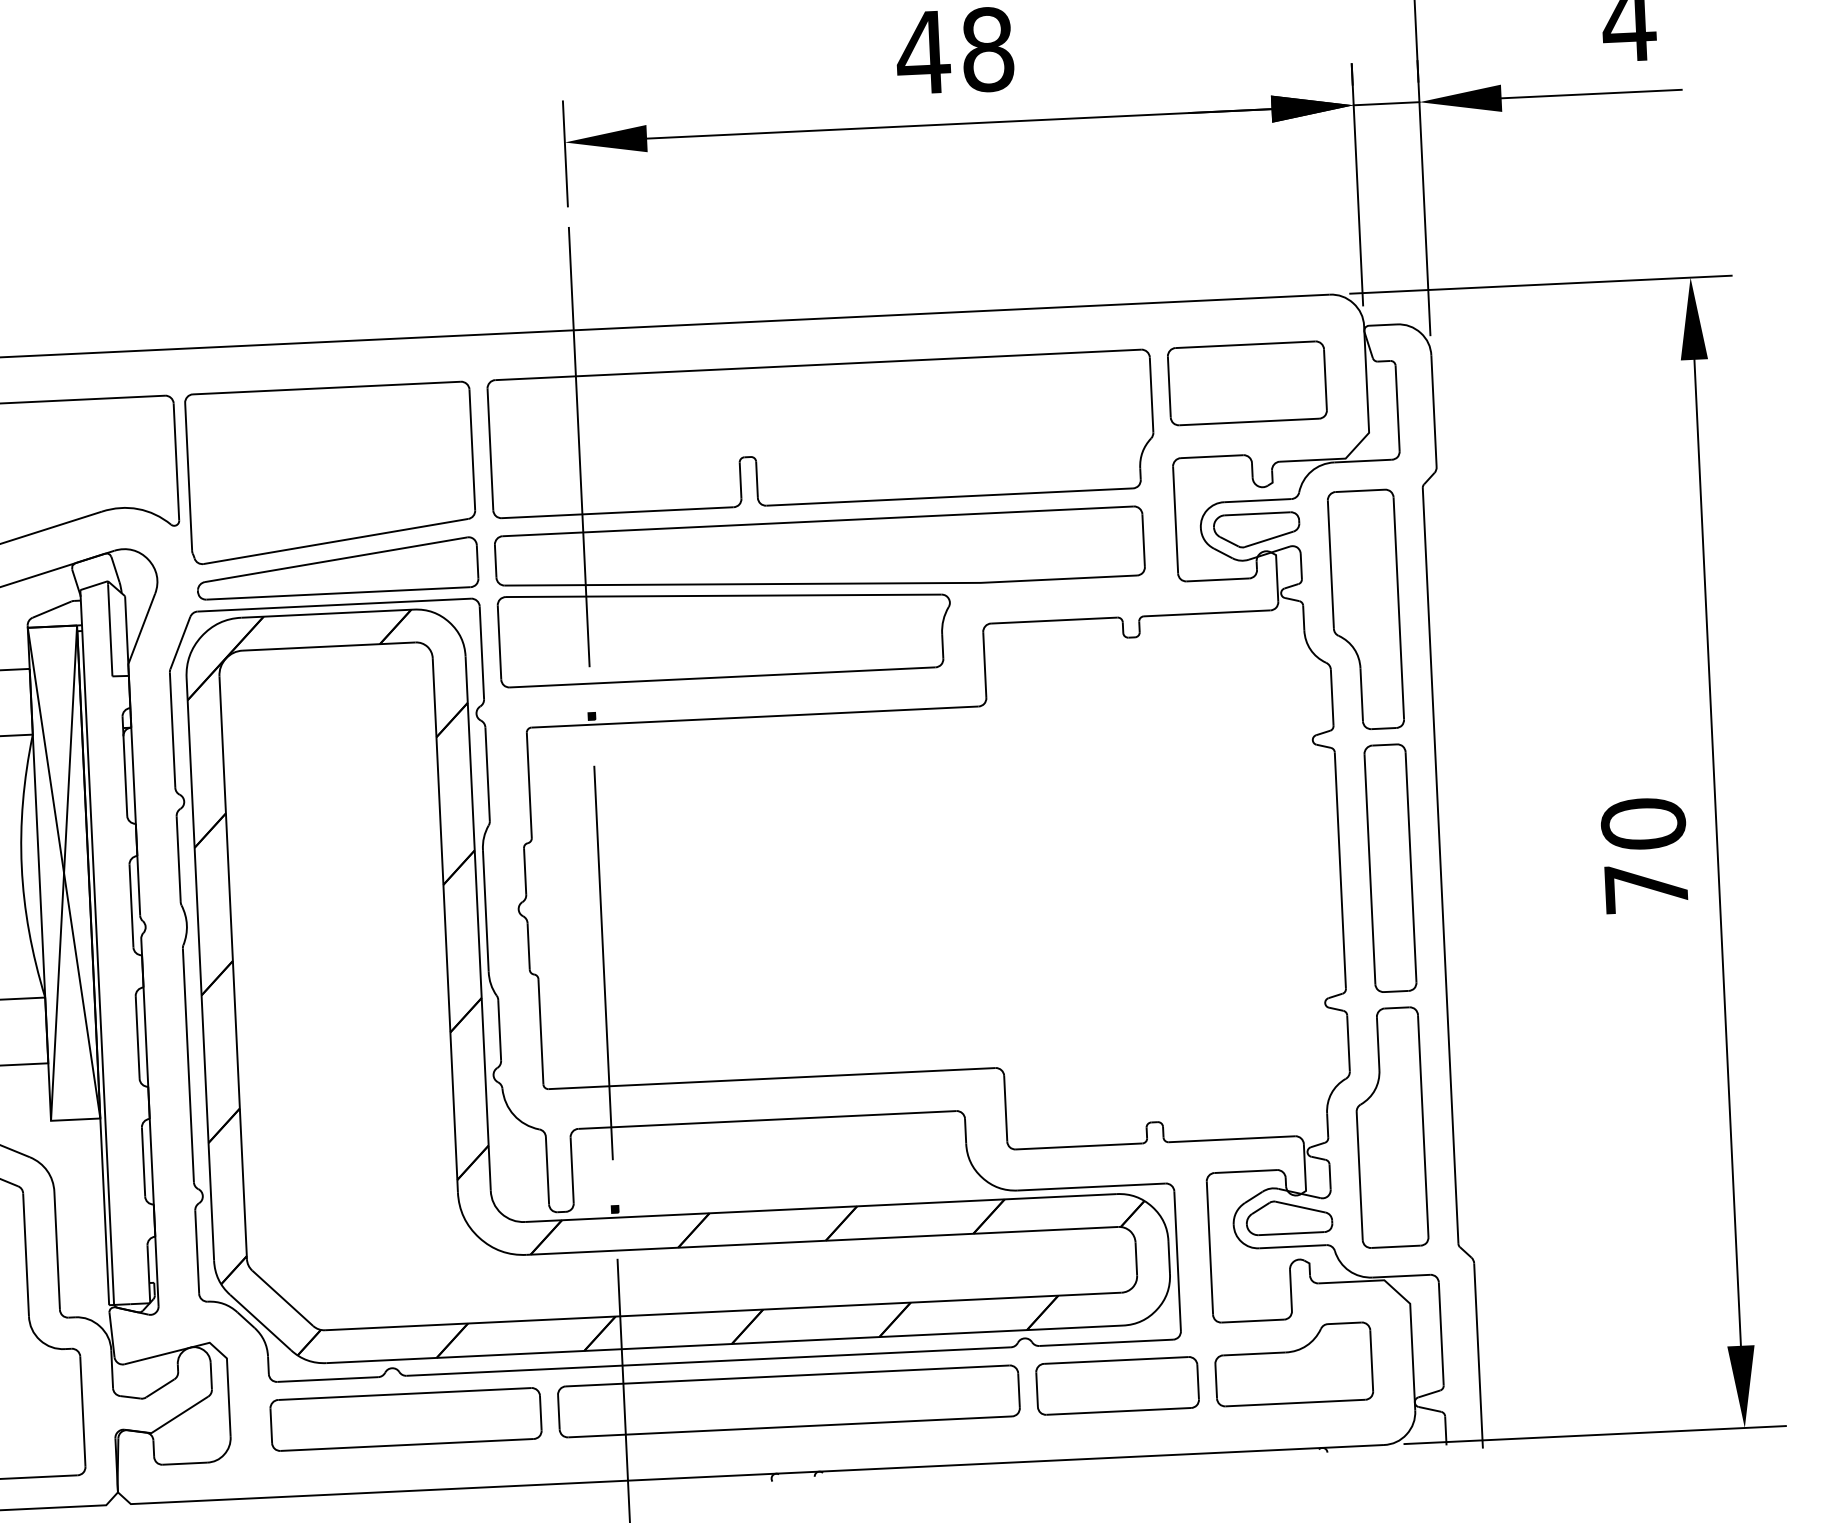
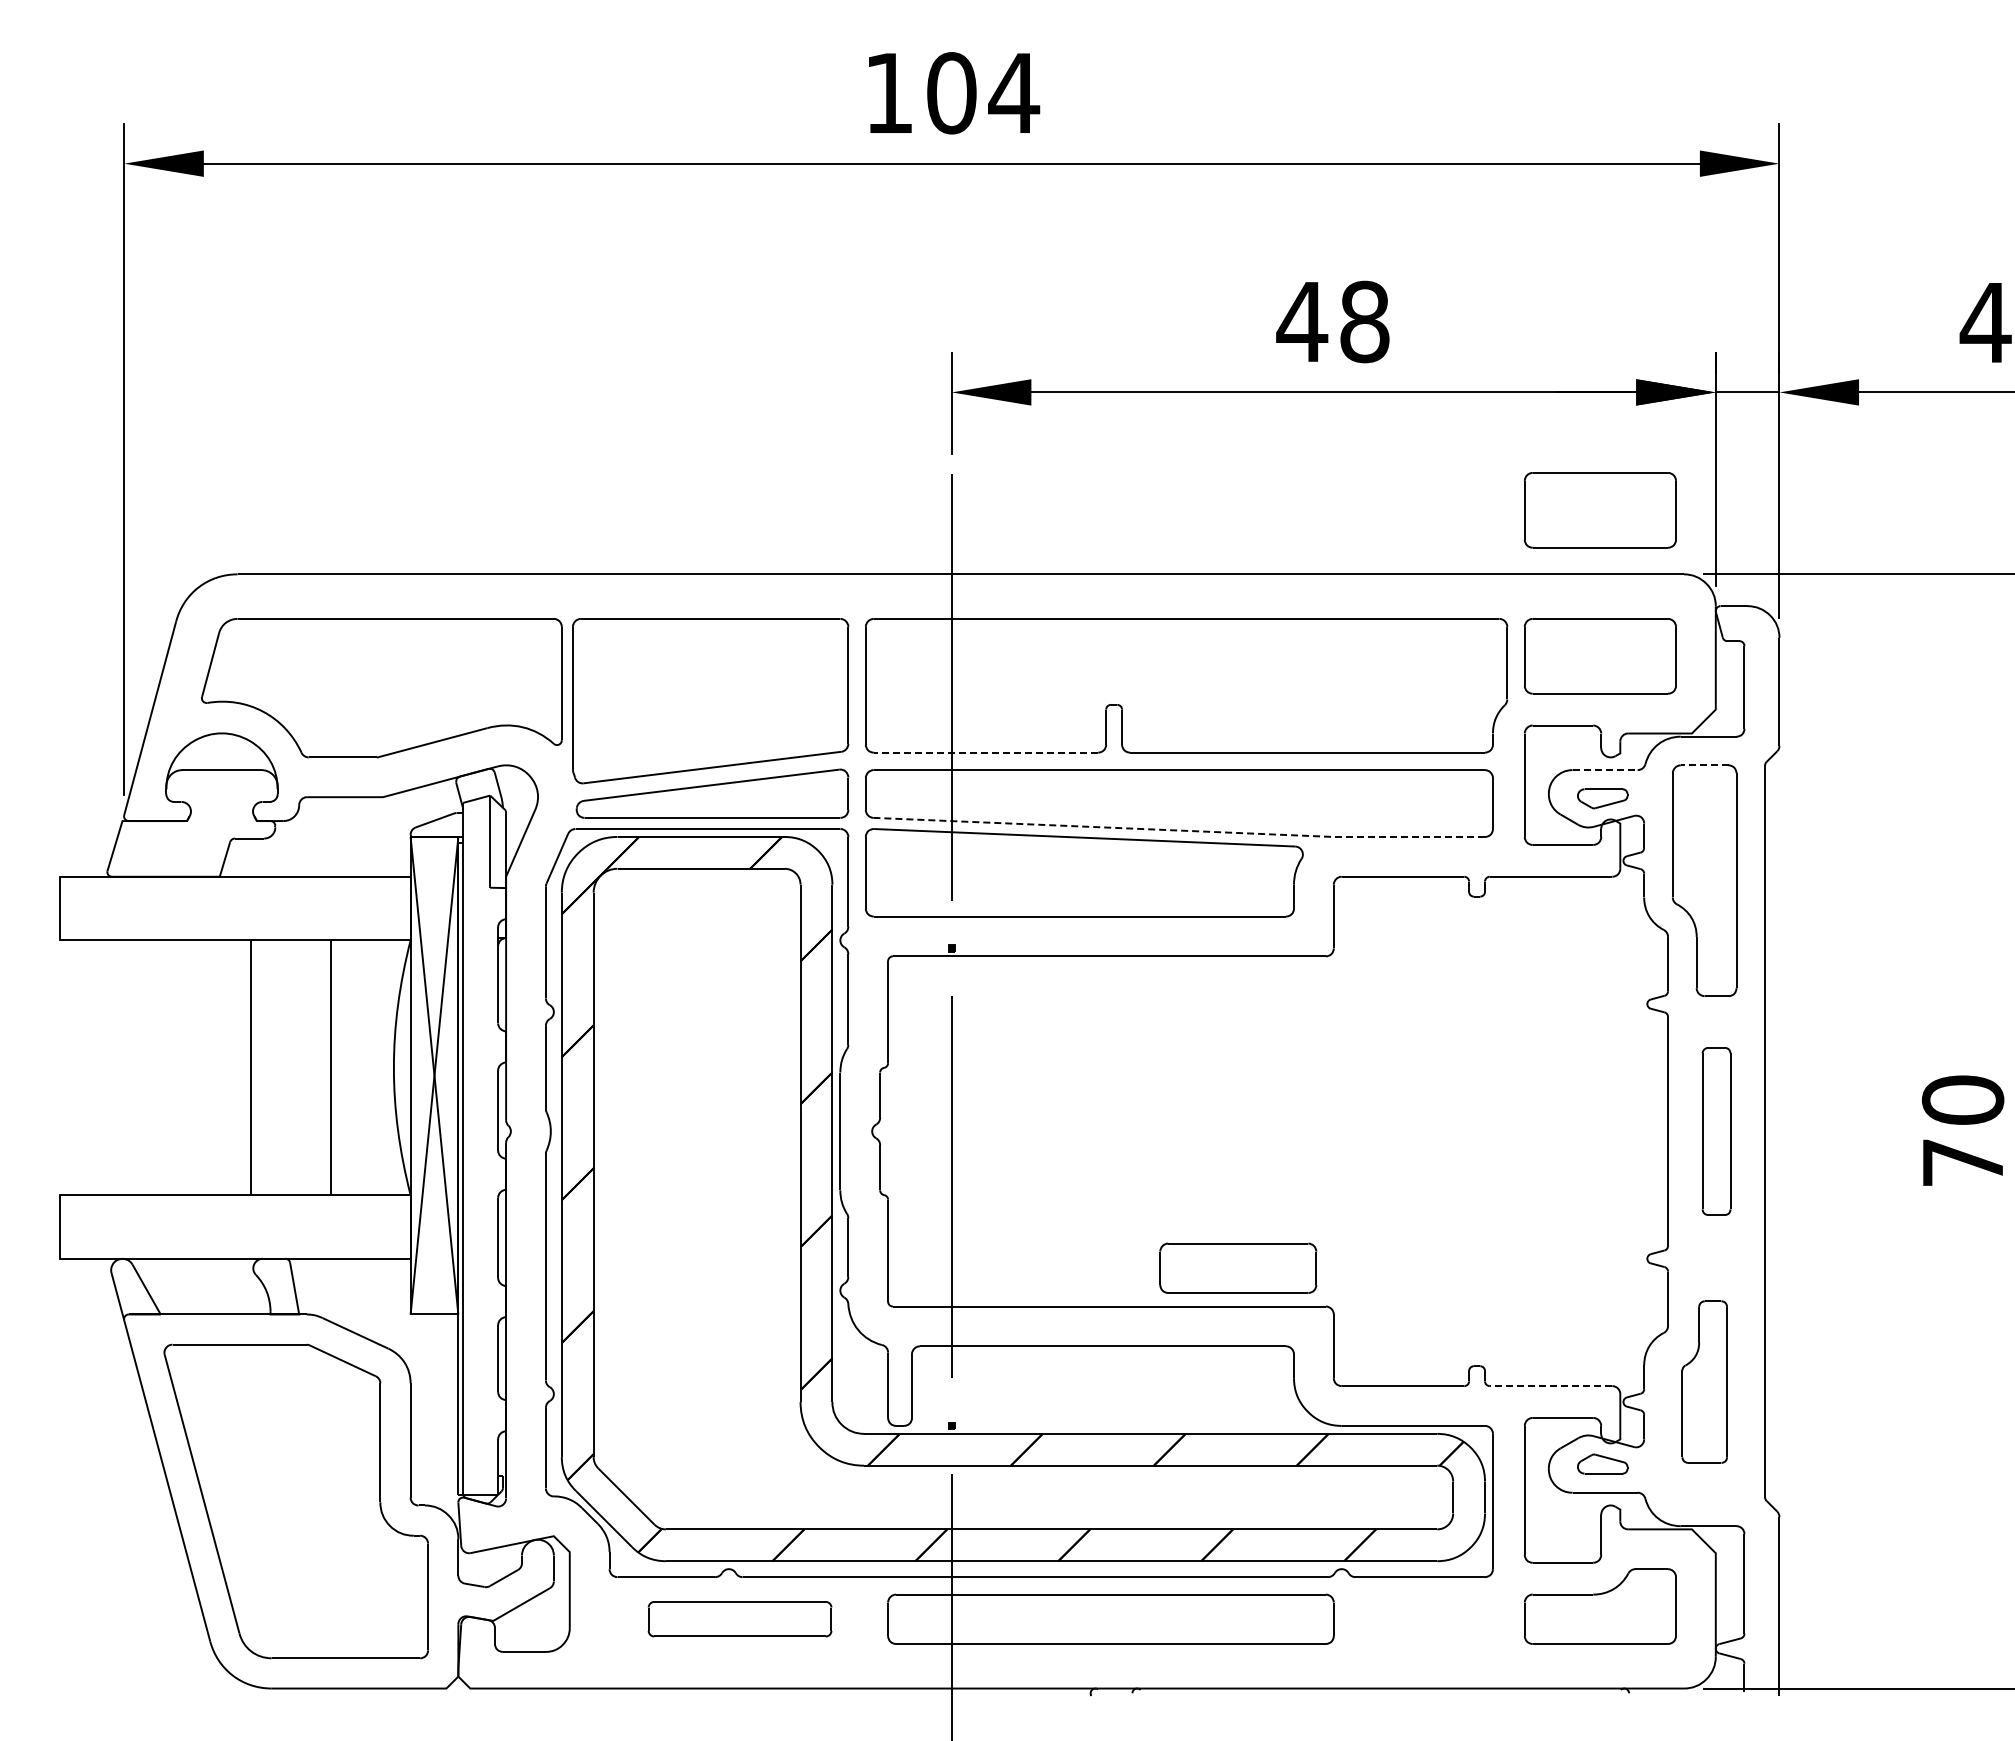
part: (1240, 232) -> (1600, 510), added
line: (1360, 491) -> (1704, 765), solid -> dashed
line: (1258, 501) -> (1605, 770), solid -> dashed
line: (617, 512) -> (985, 752), solid -> dashed
part: (1256, 530) -> (1602, 798), size x0.6
line: (822, 583) -> (1180, 830), solid -> dashed
part: (1390, 868) -> (1716, 1131), size x0.7
part: (1390, 1127) -> (1704, 1381), size x0.7
line: (1231, 1139) -> (1550, 1386), solid -> dashed
part: (1288, 1216) -> (1602, 1463), size x0.6
part: (1117, 1385) -> (1238, 1267), moved
part: (405, 1418) -> (739, 1618), size x0.7

